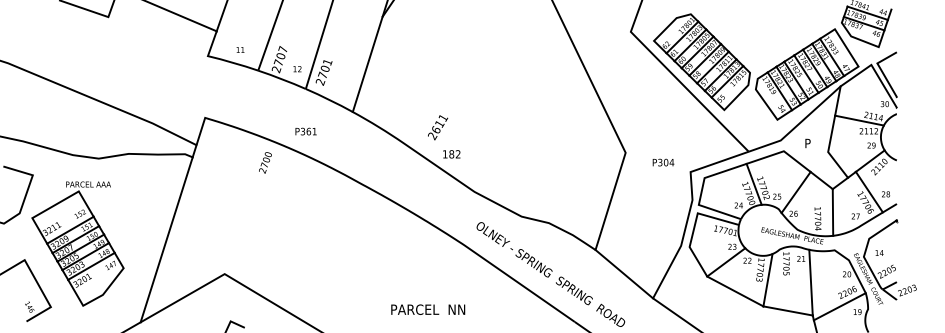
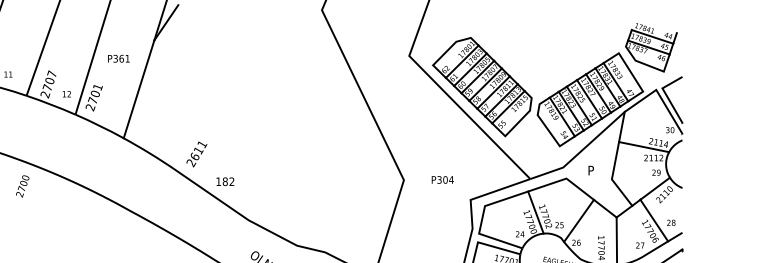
text: (438, 127) -> (197, 154), moved
text: (305, 131) -> (118, 58), moved
text: (265, 162) -> (22, 186), moved
text: (663, 162) -> (442, 179), moved

